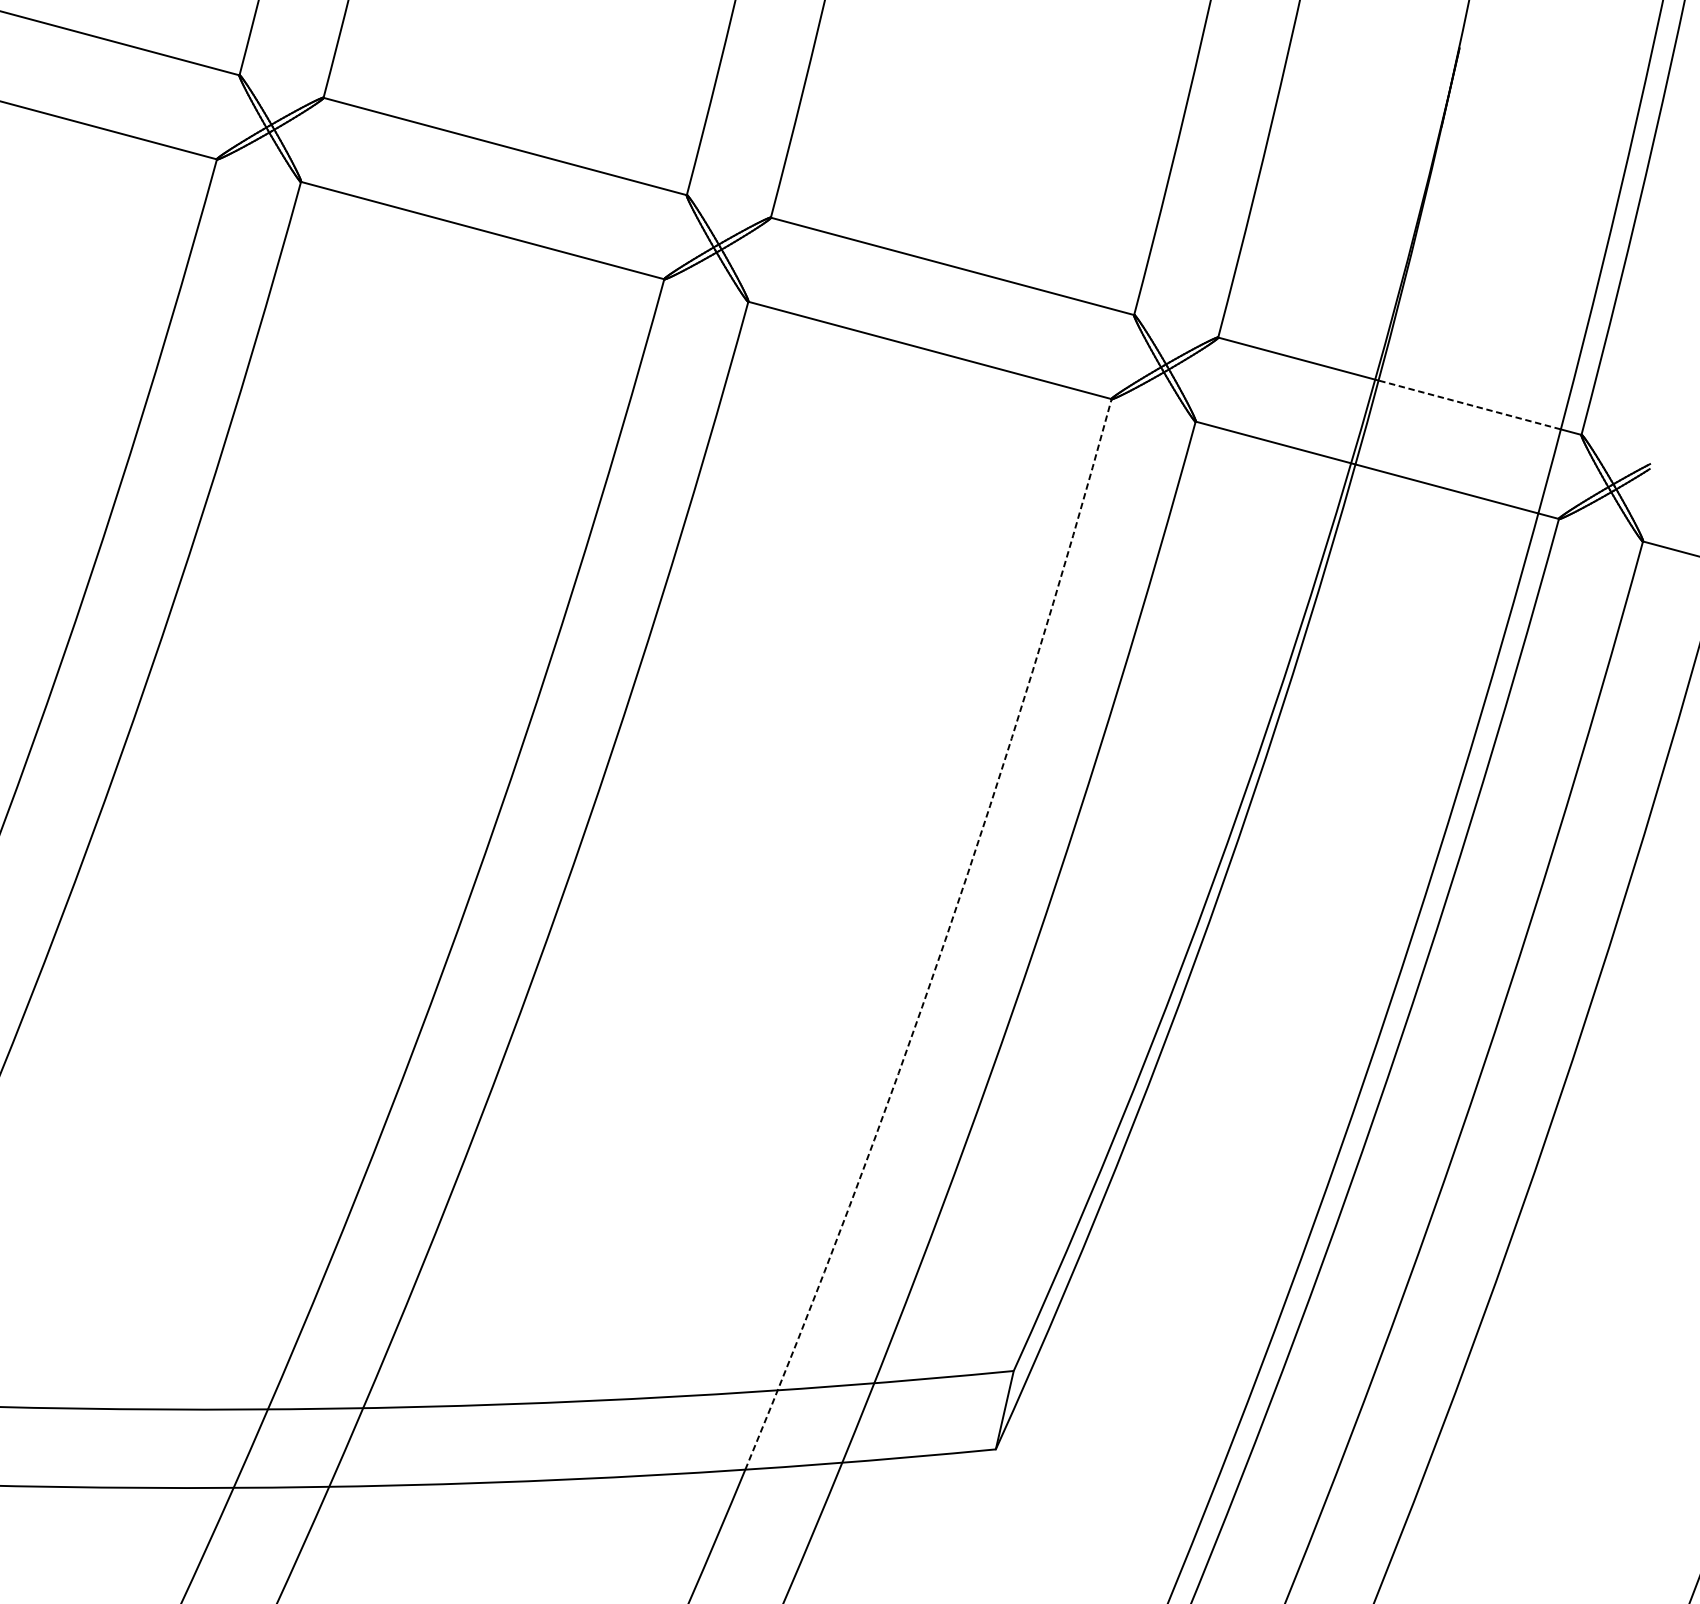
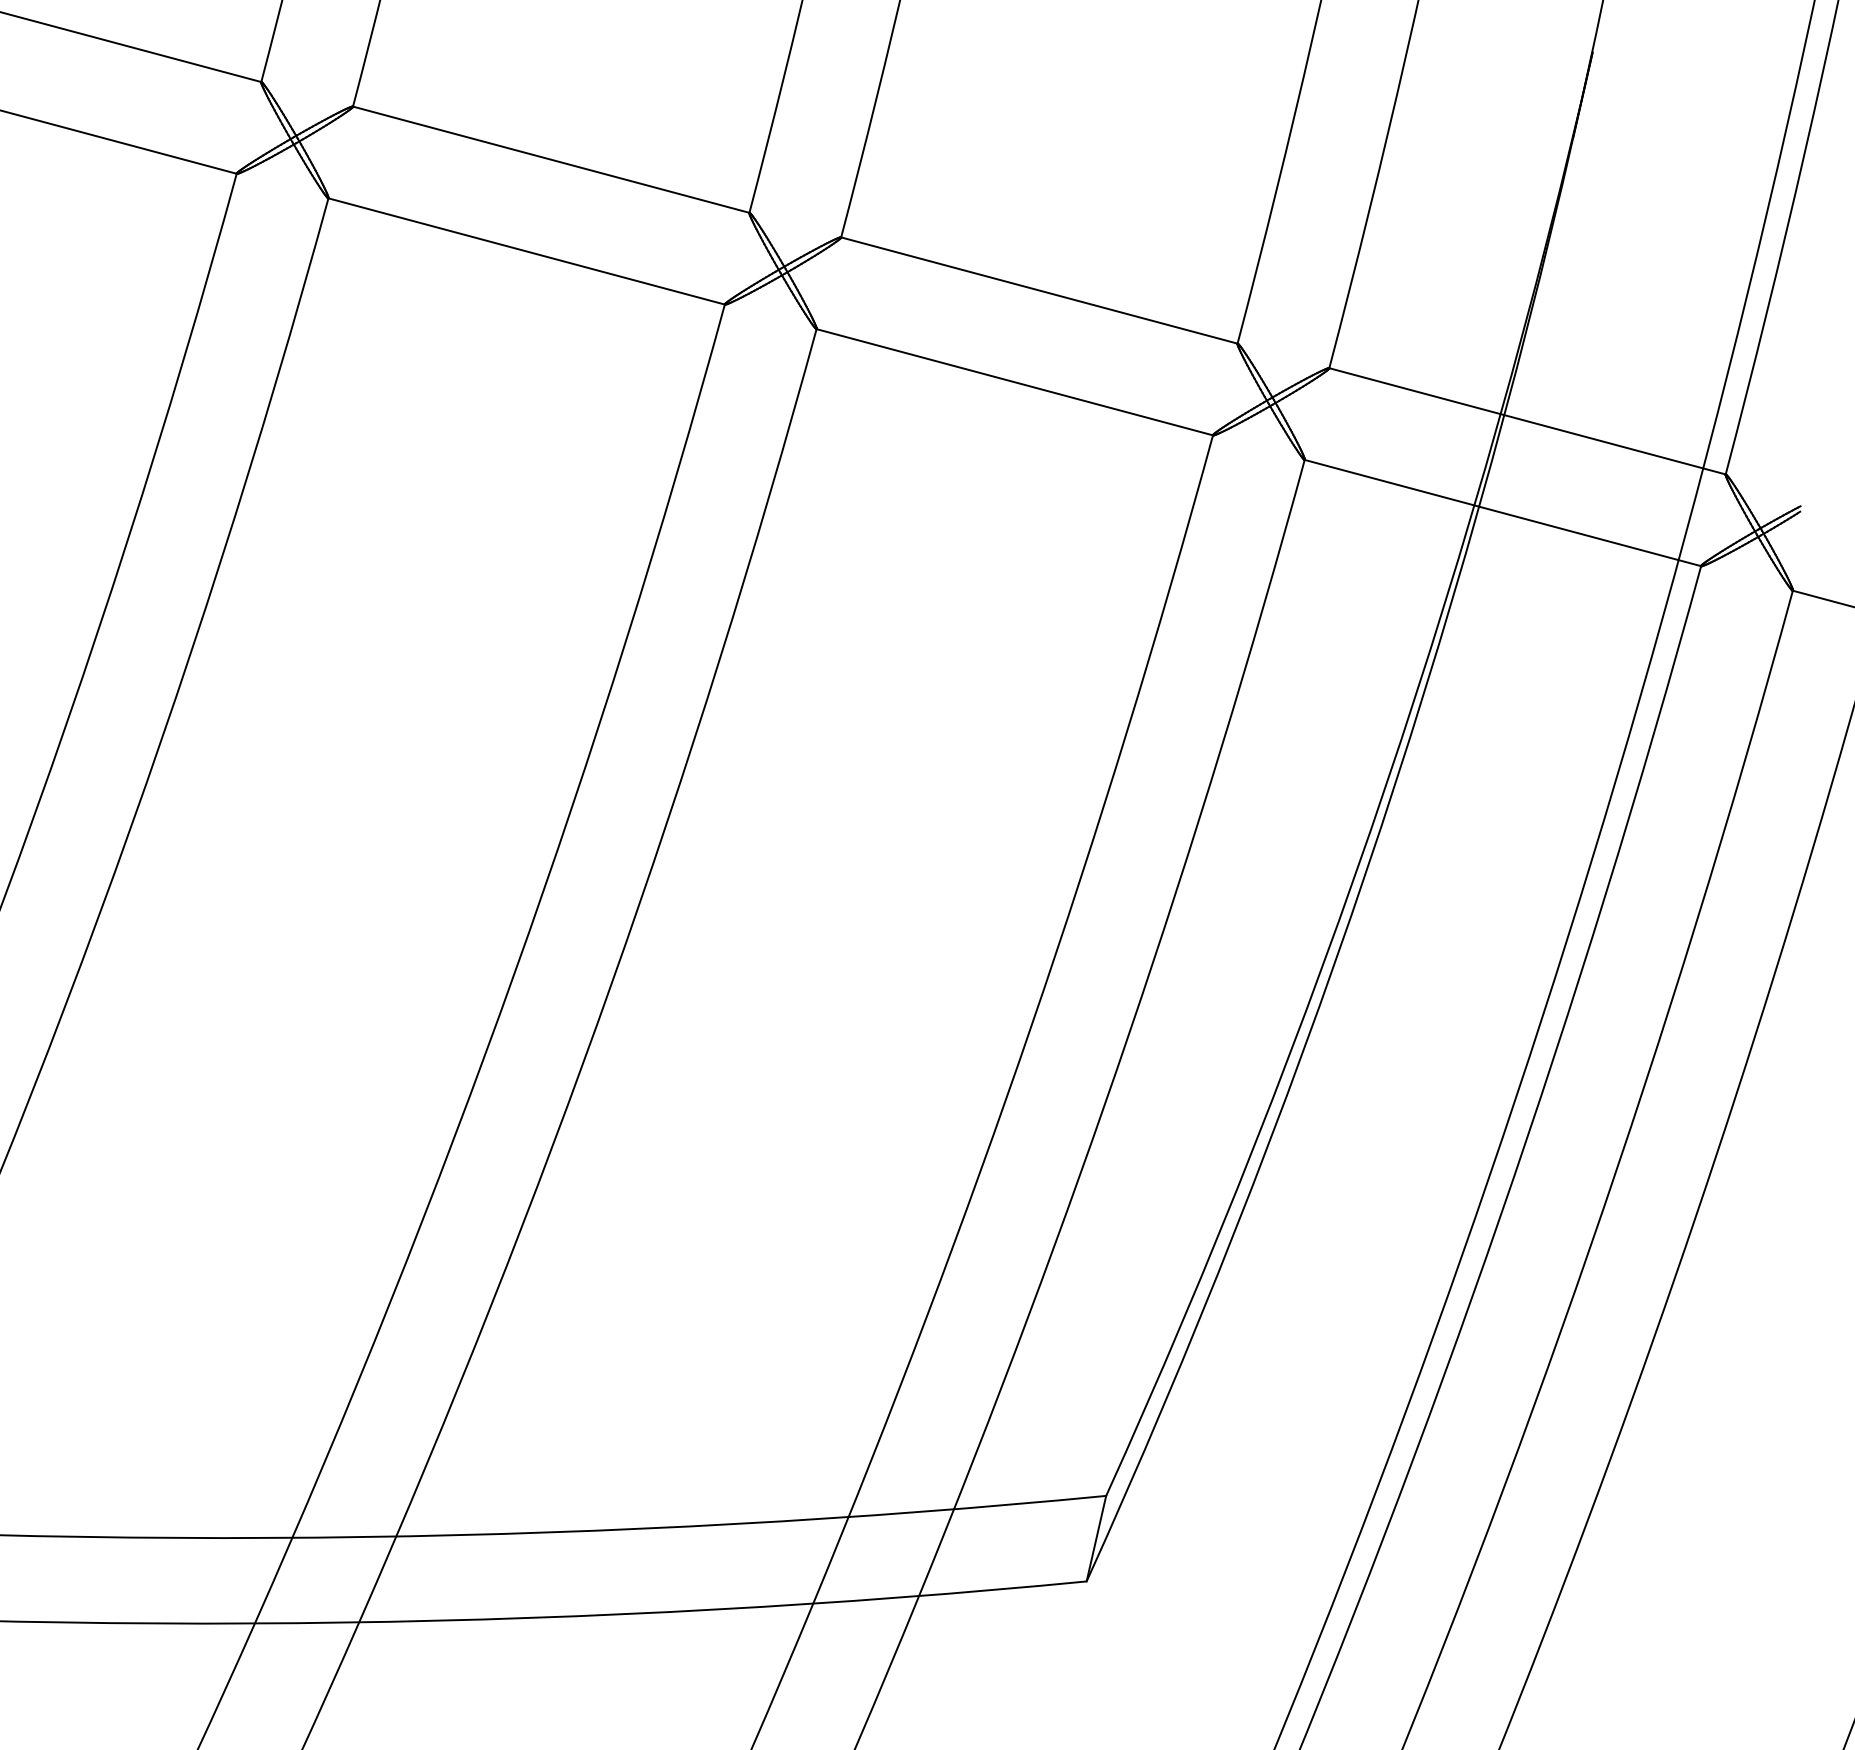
line: (1469, 404) -> (1603, 441), dashed -> solid
arc: (945, 939) -> (1031, 1025), dashed -> solid

